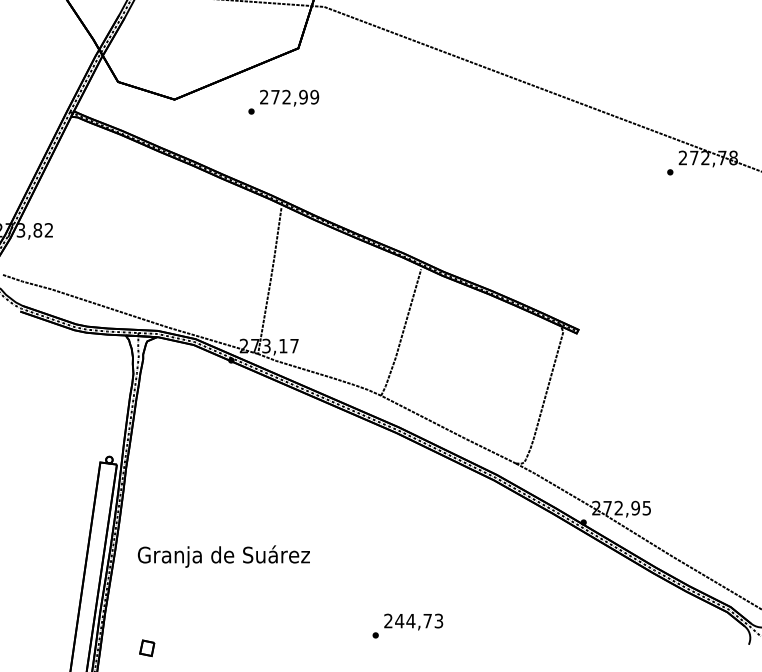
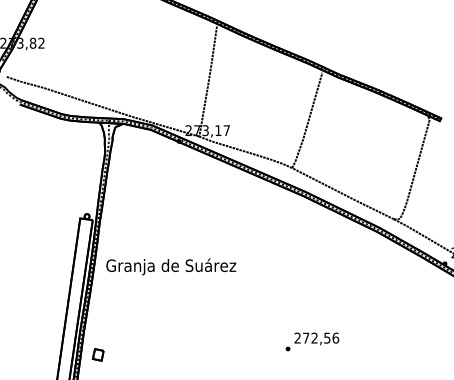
text: (223, 556) -> (170, 266), moved
text: (419, 620) -> (321, 337), 244,73 -> 272,56
part: (147, 648) -> (98, 355), moved

